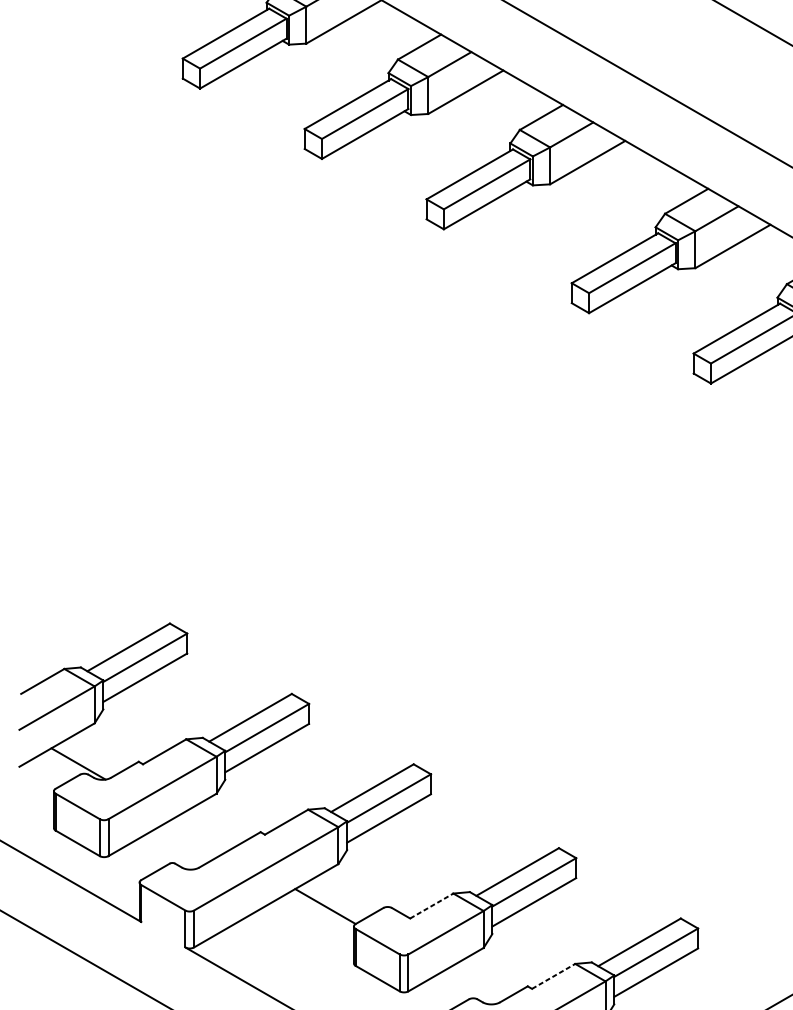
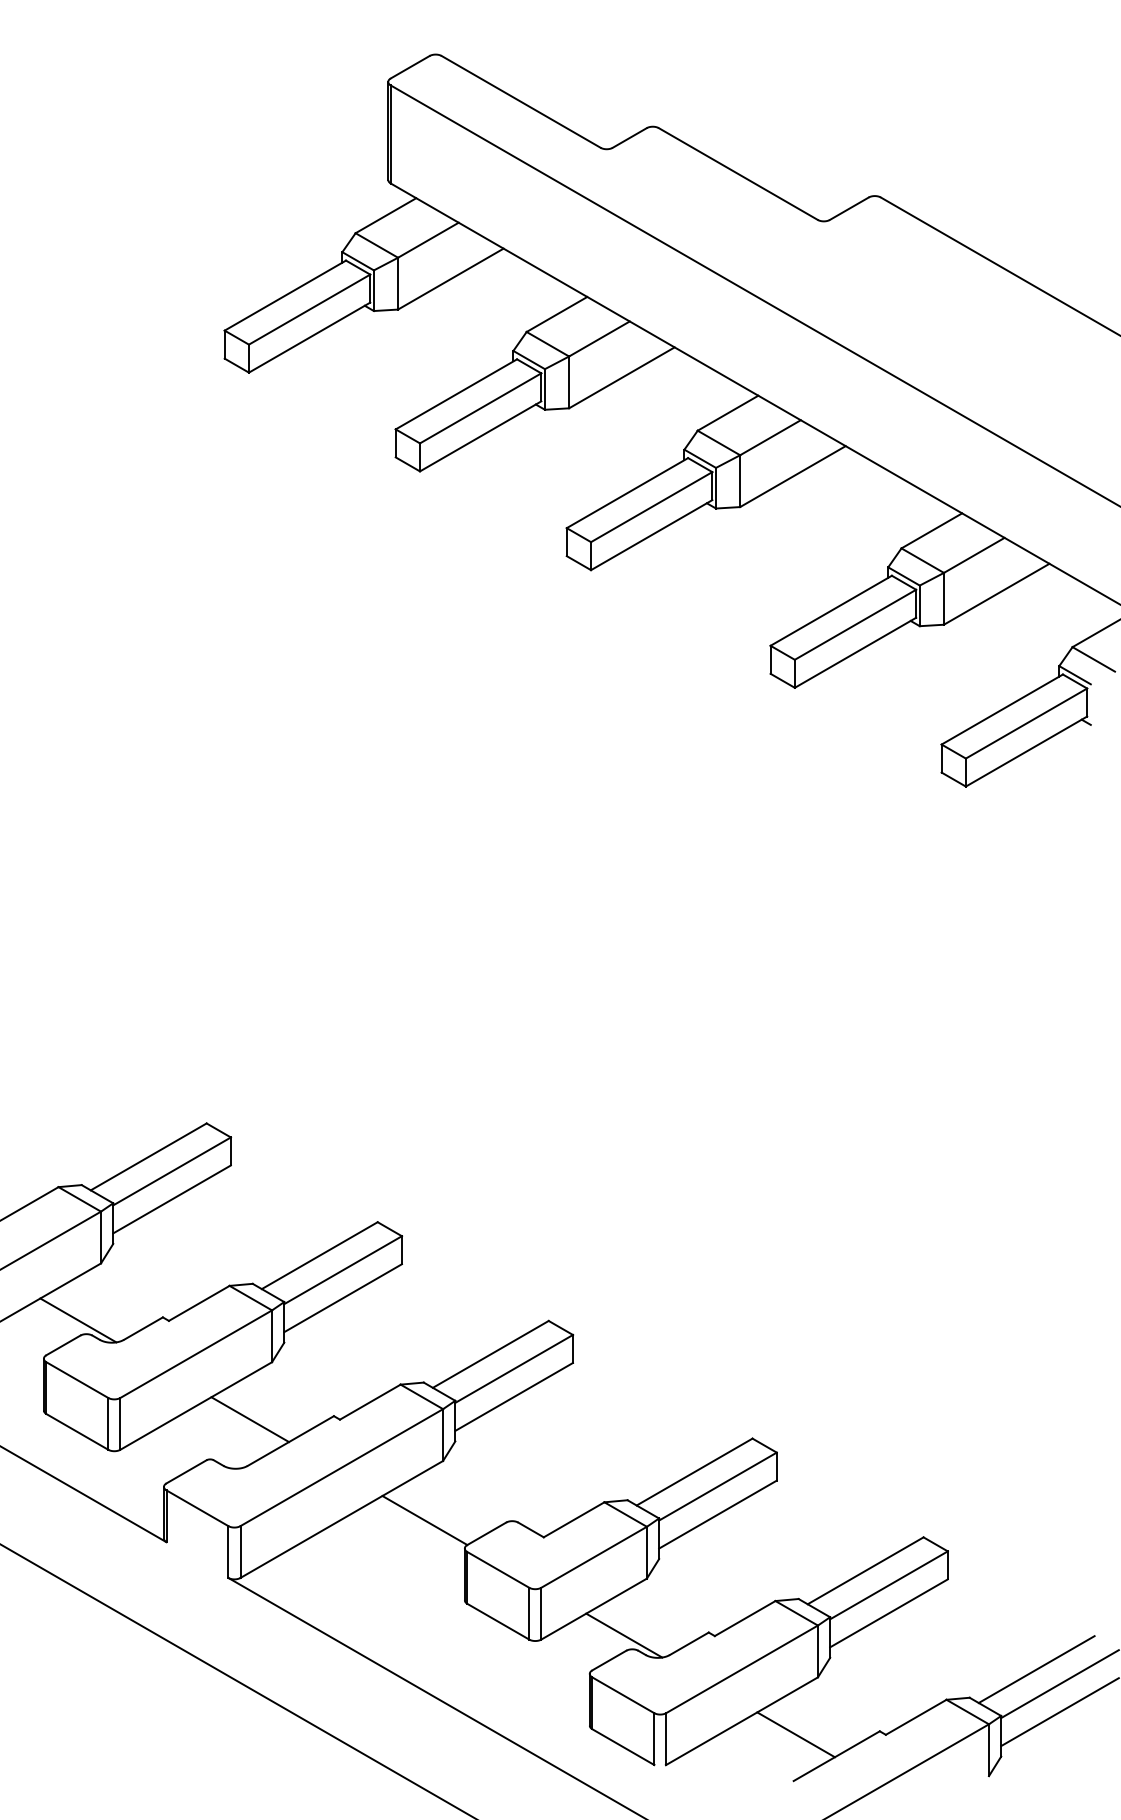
line: (201, 834) -> (250, 1419), added
line: (432, 905) -> (574, 1519), dashed -> solid
line: (553, 976) -> (745, 1618), dashed -> solid
line: (467, 988) -> (624, 1635), added

